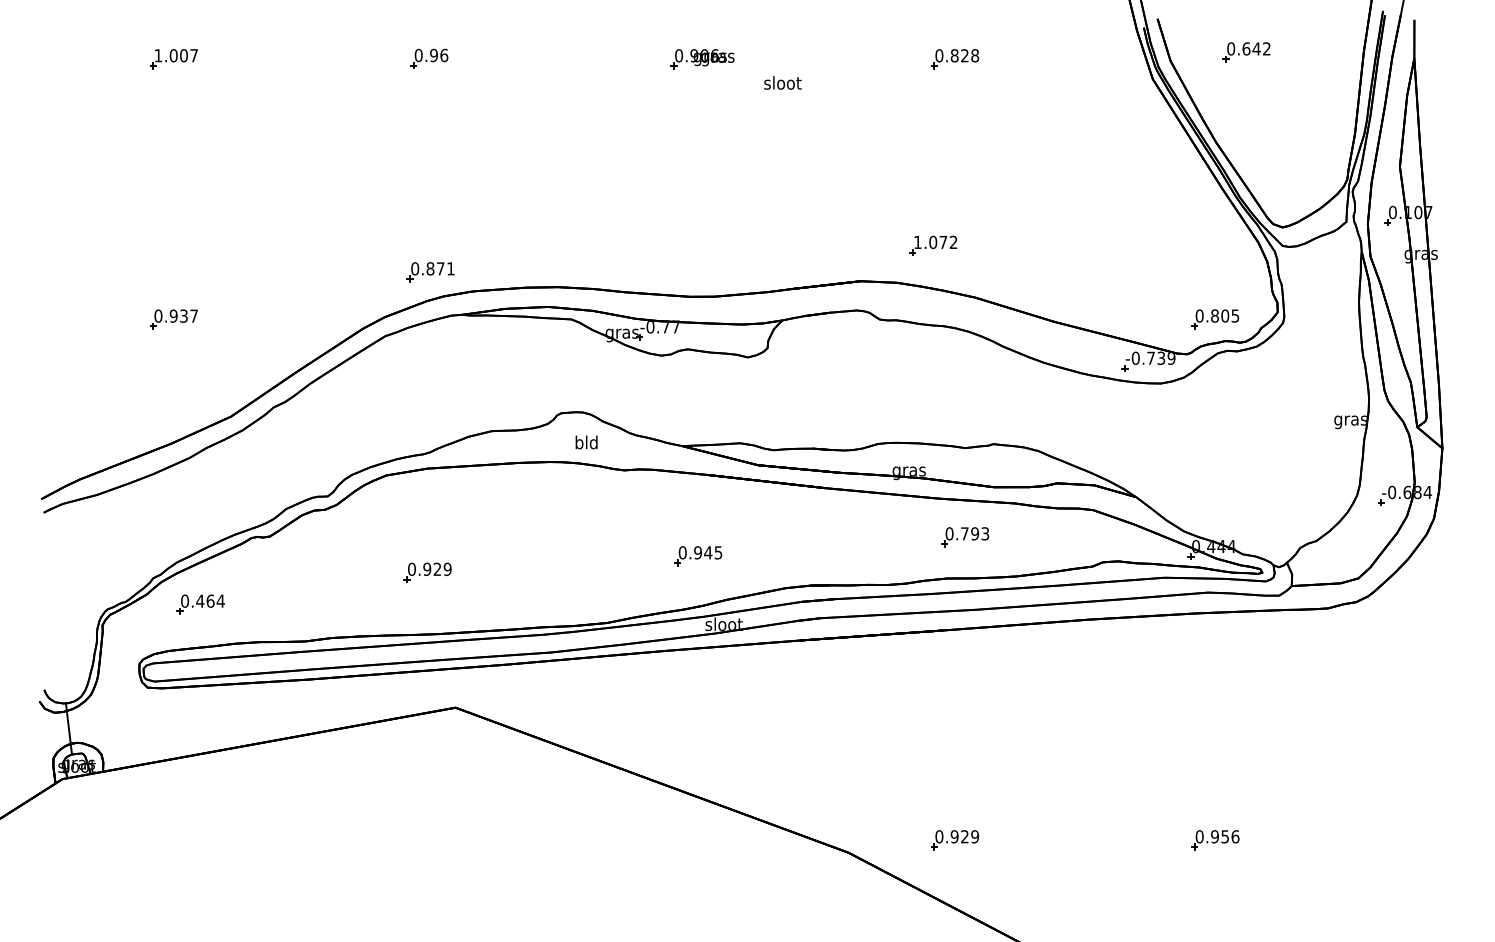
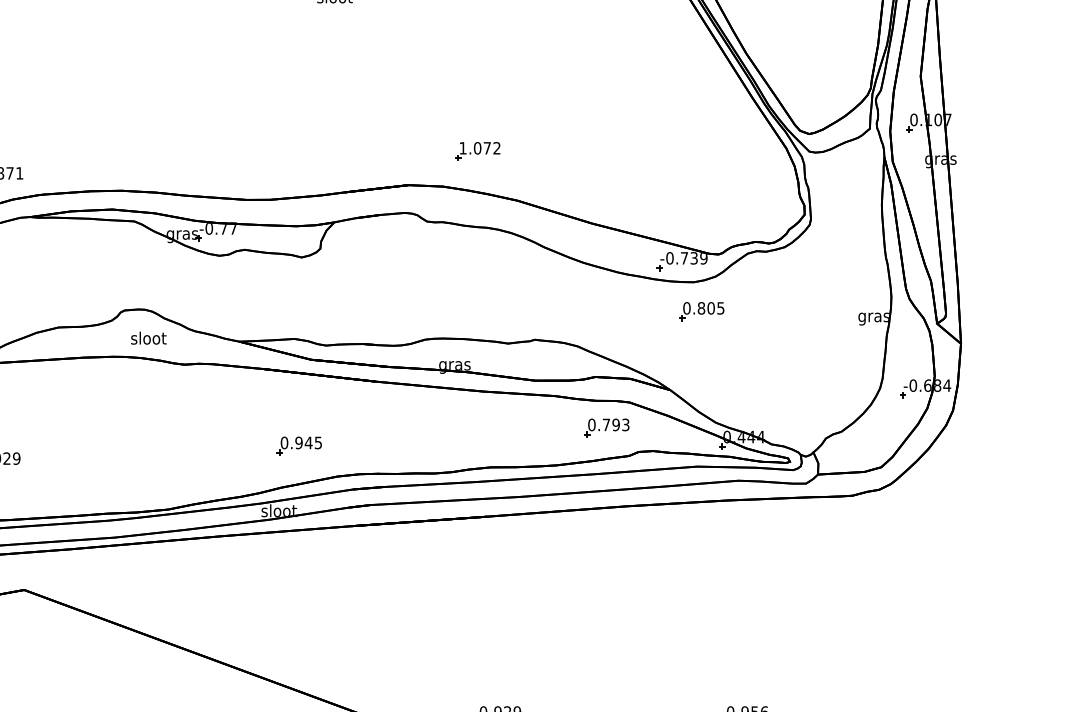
part: (1215, 319) -> (701, 311), moved
text: (586, 442) -> (148, 338), bld -> sloot
part: (965, 537) -> (607, 428), moved
part: (698, 556) -> (299, 446), moved

